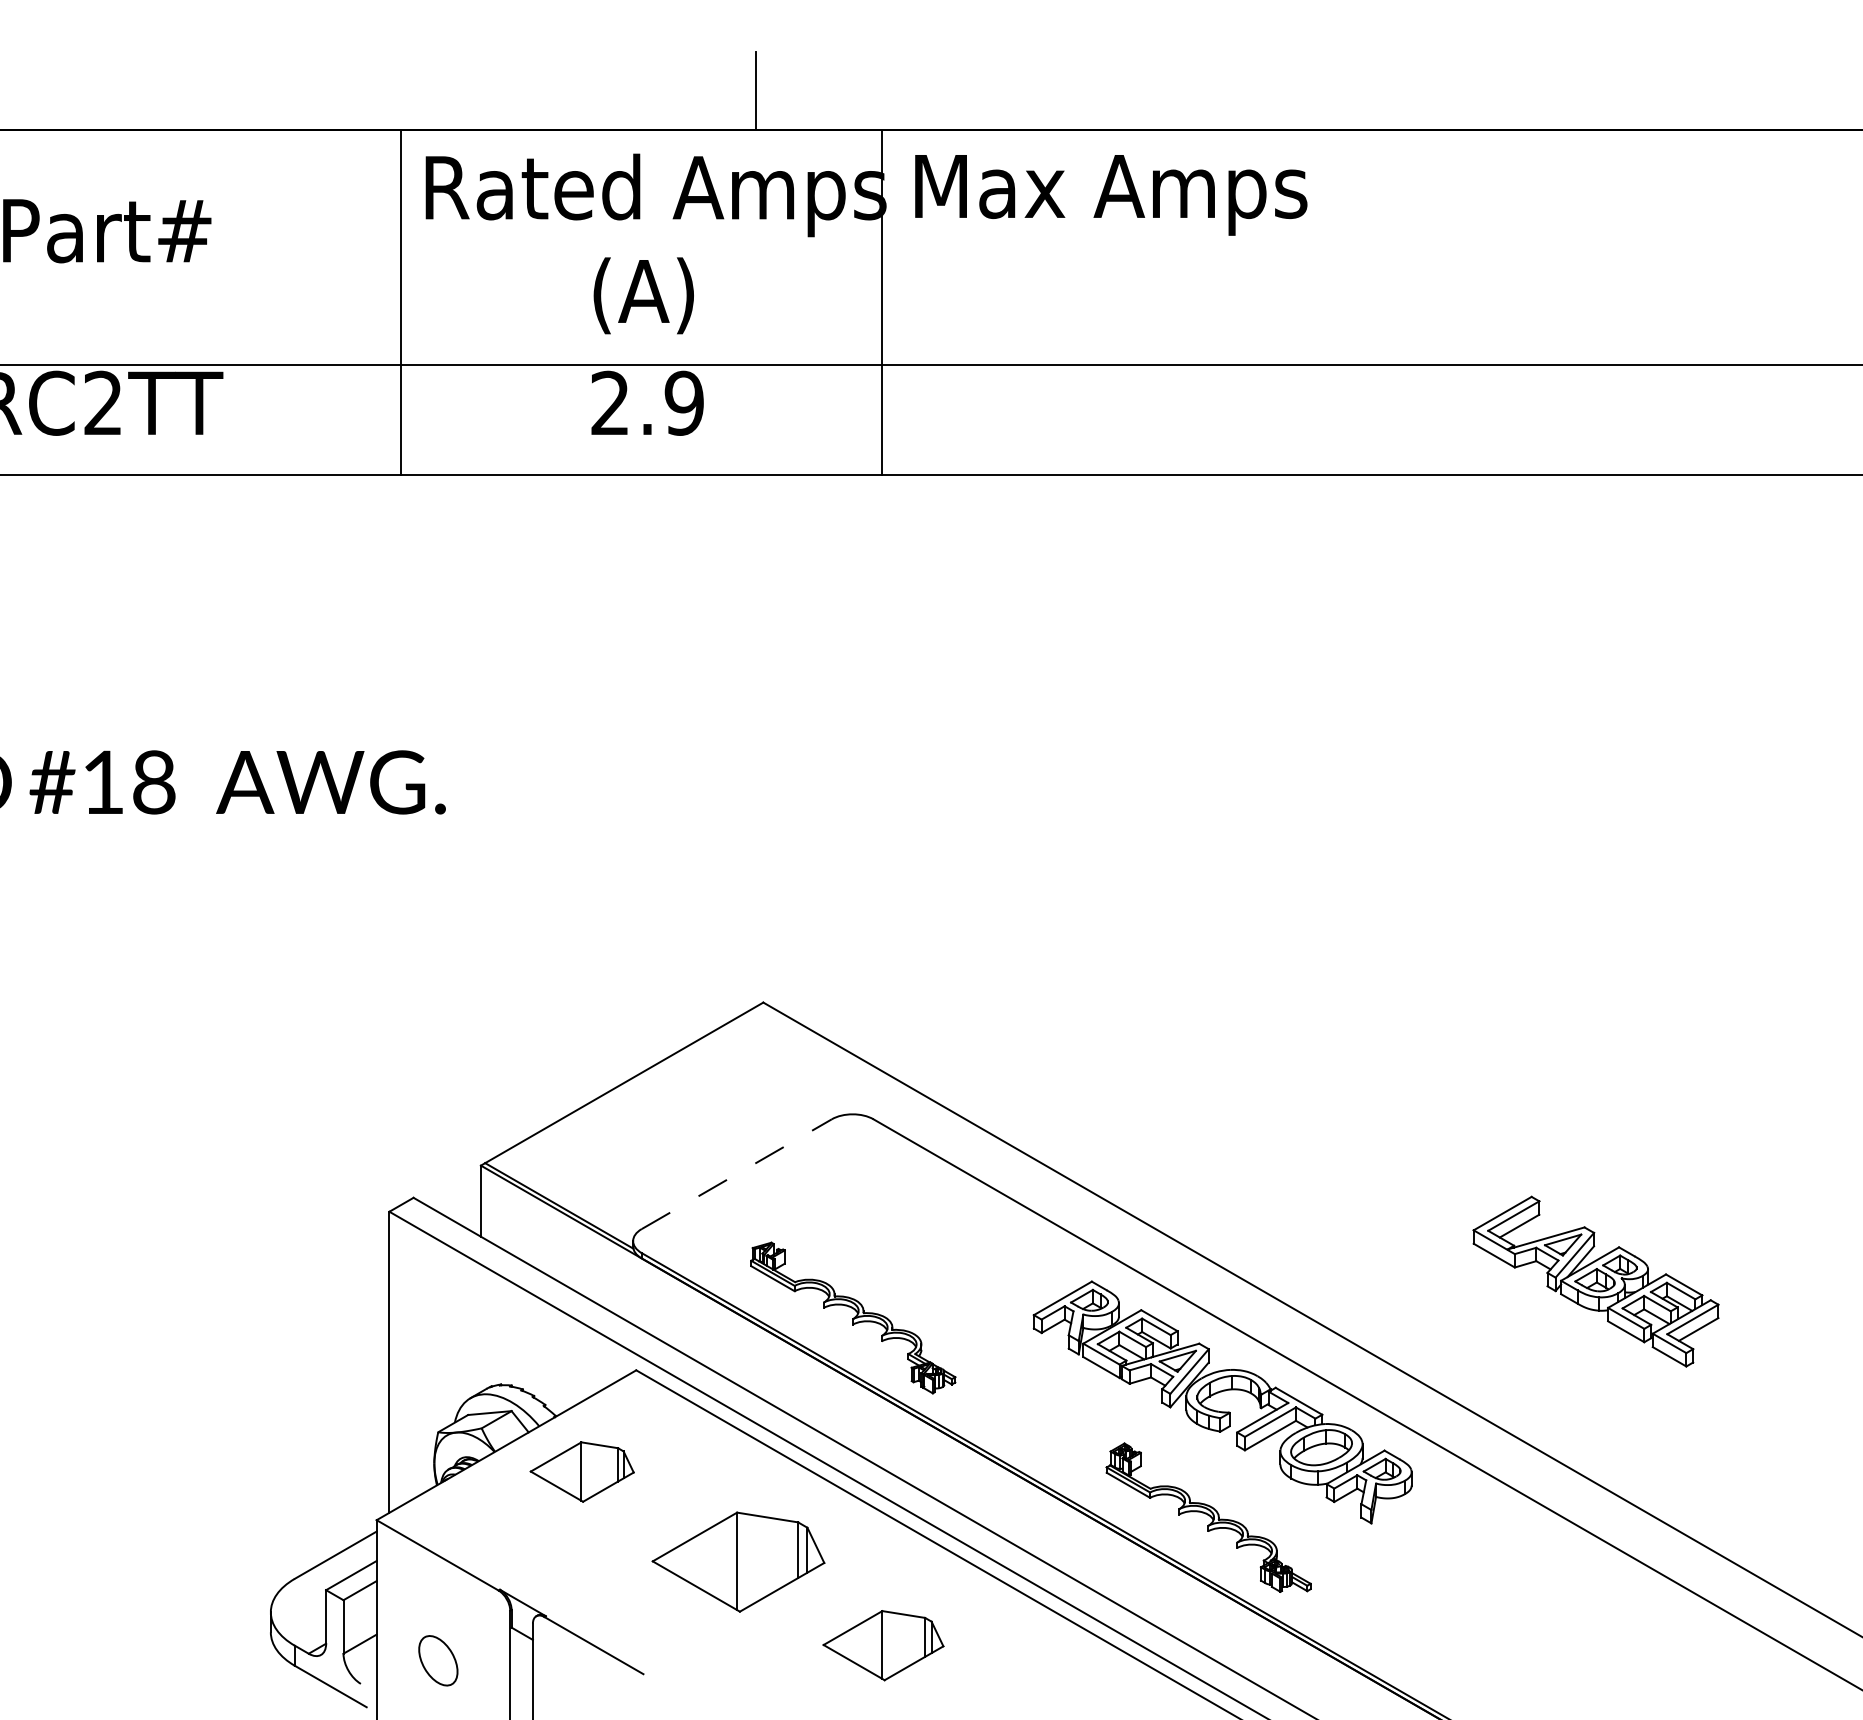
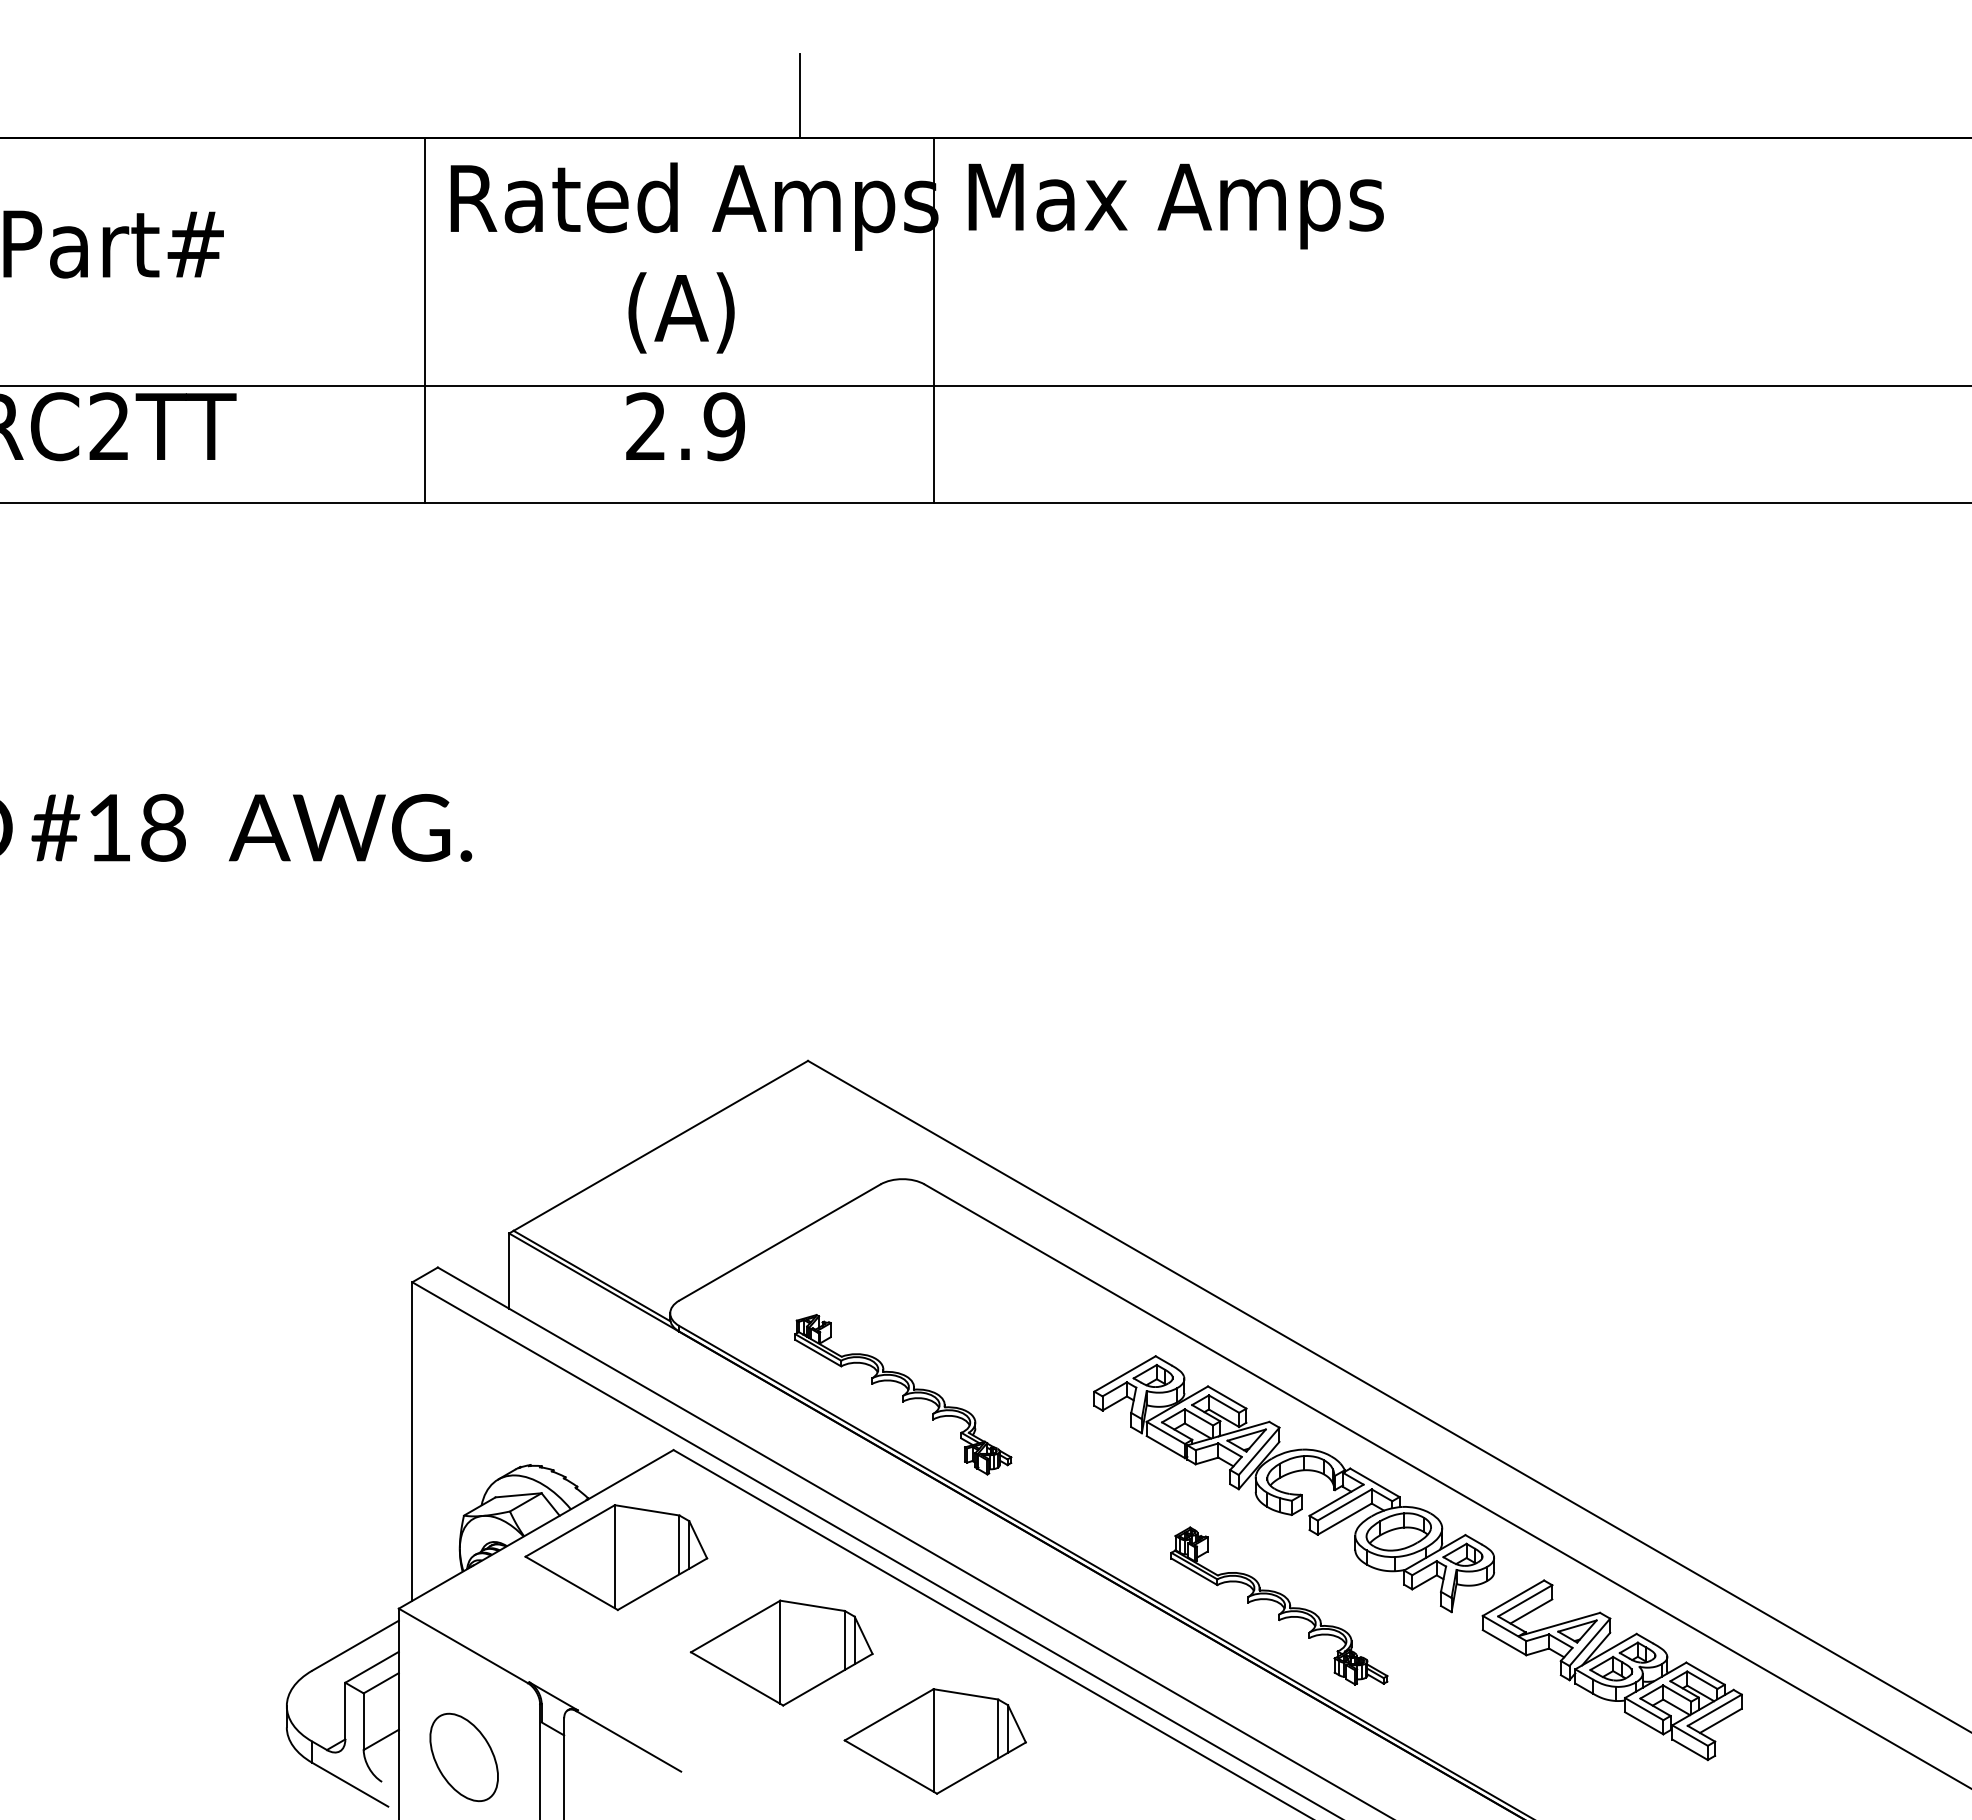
line: (737, 1174) -> (780, 1242), dashed -> solid
part: (1595, 1281) -> (1611, 1670), moved
part: (582, 1471) -> (616, 1557), size x1.67
part: (882, 1645) -> (934, 1741), size x1.43
part: (437, 1660) -> (463, 1757), size x1.67

